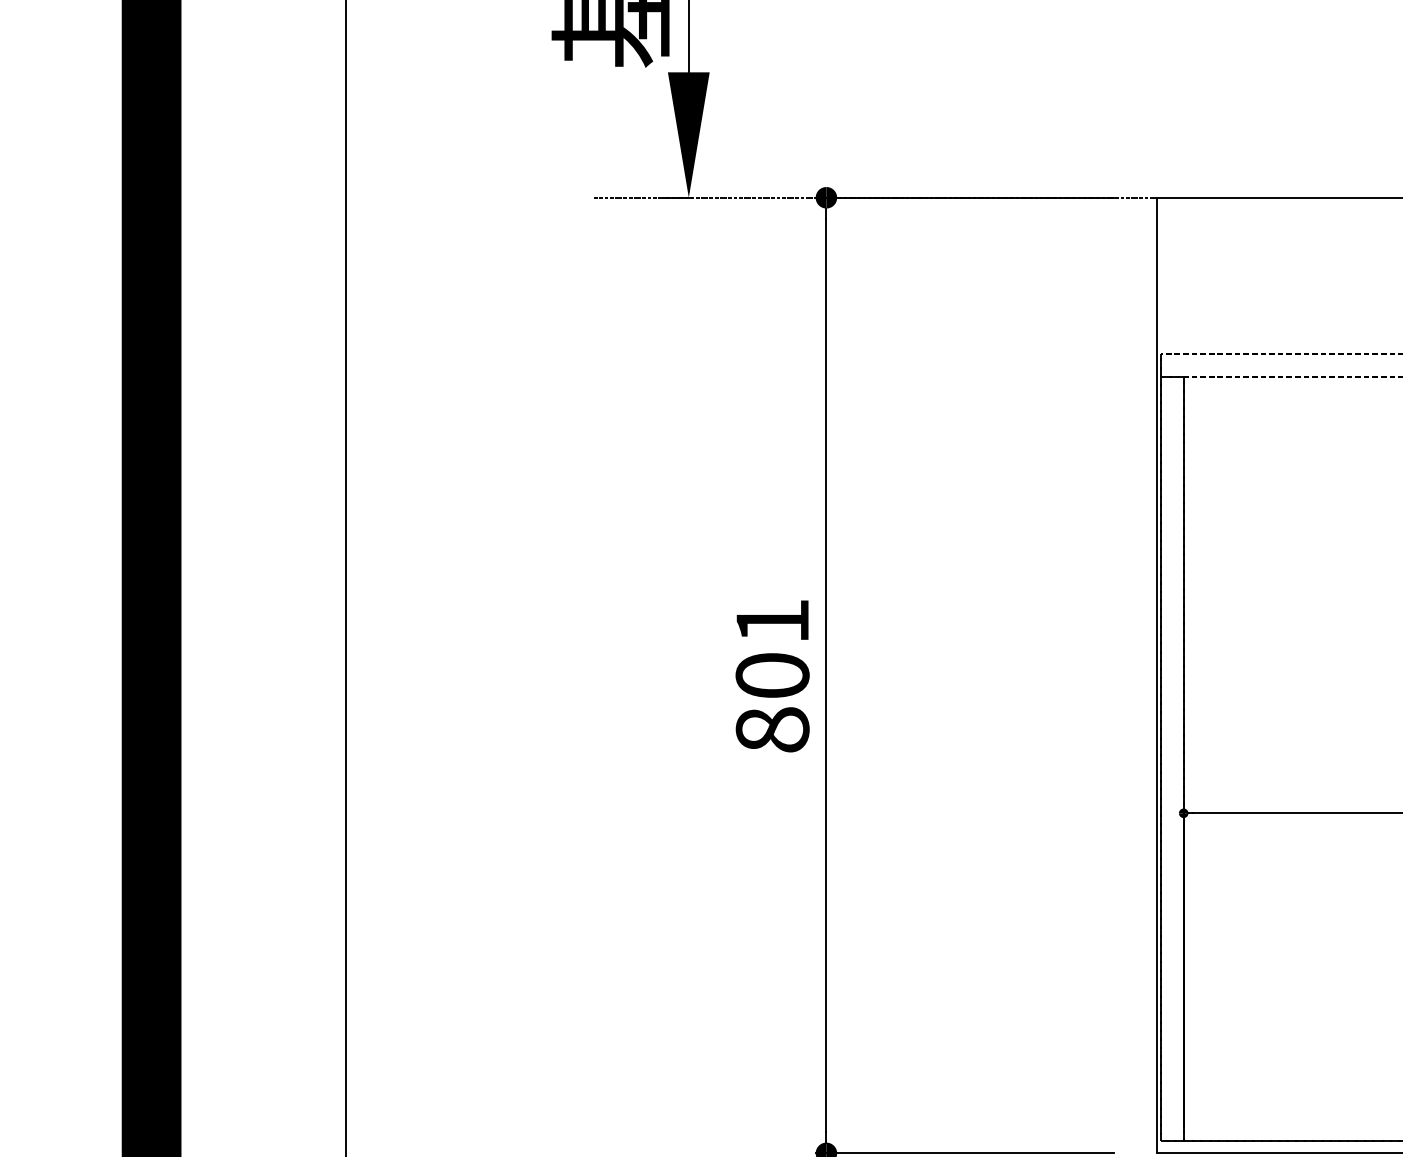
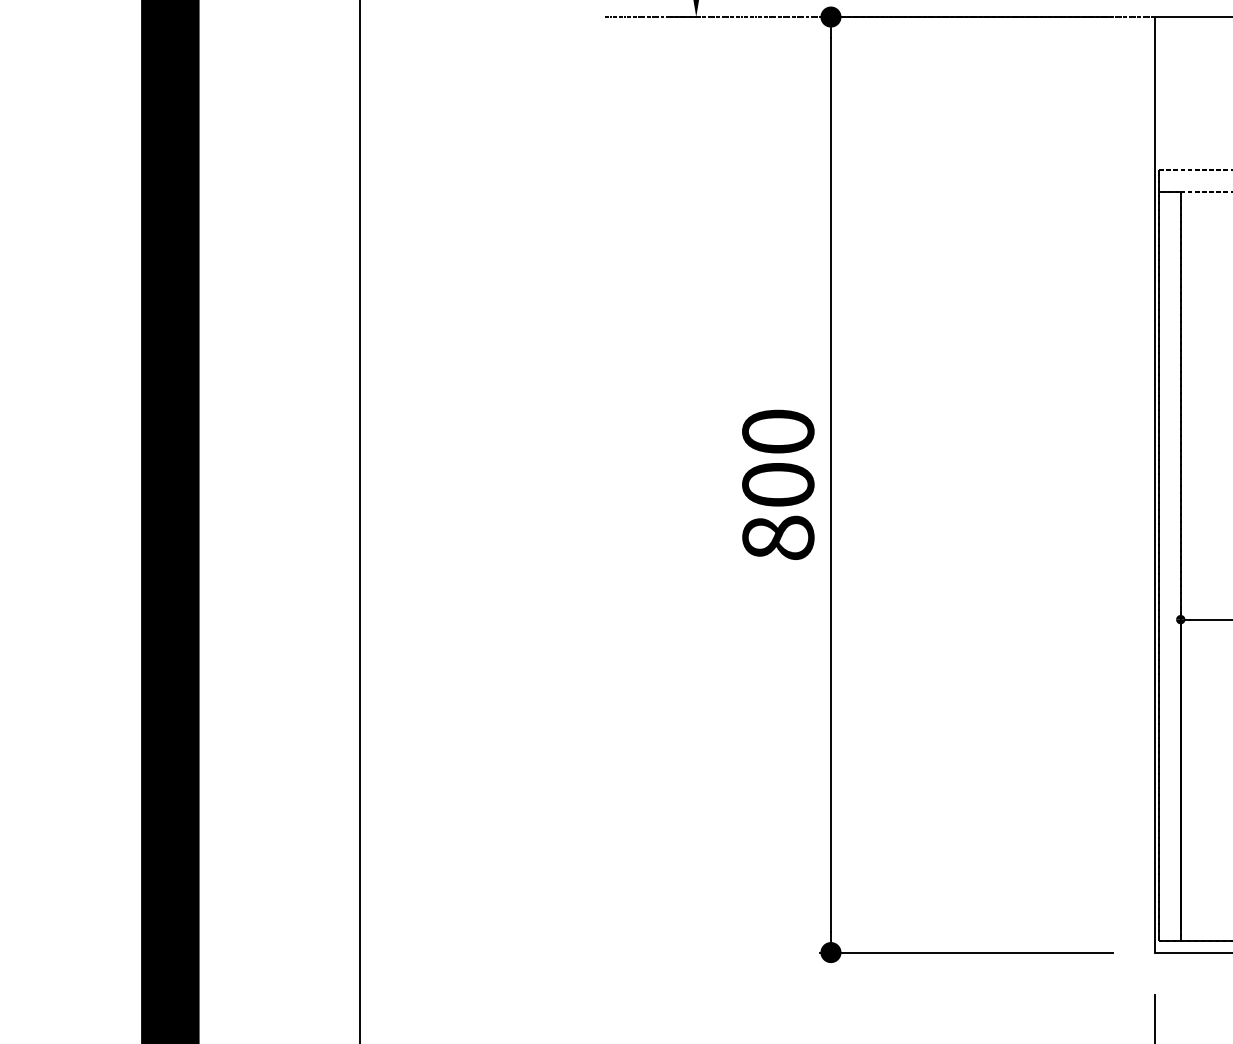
text: (772, 621) -> (778, 431), 801 -> 800

